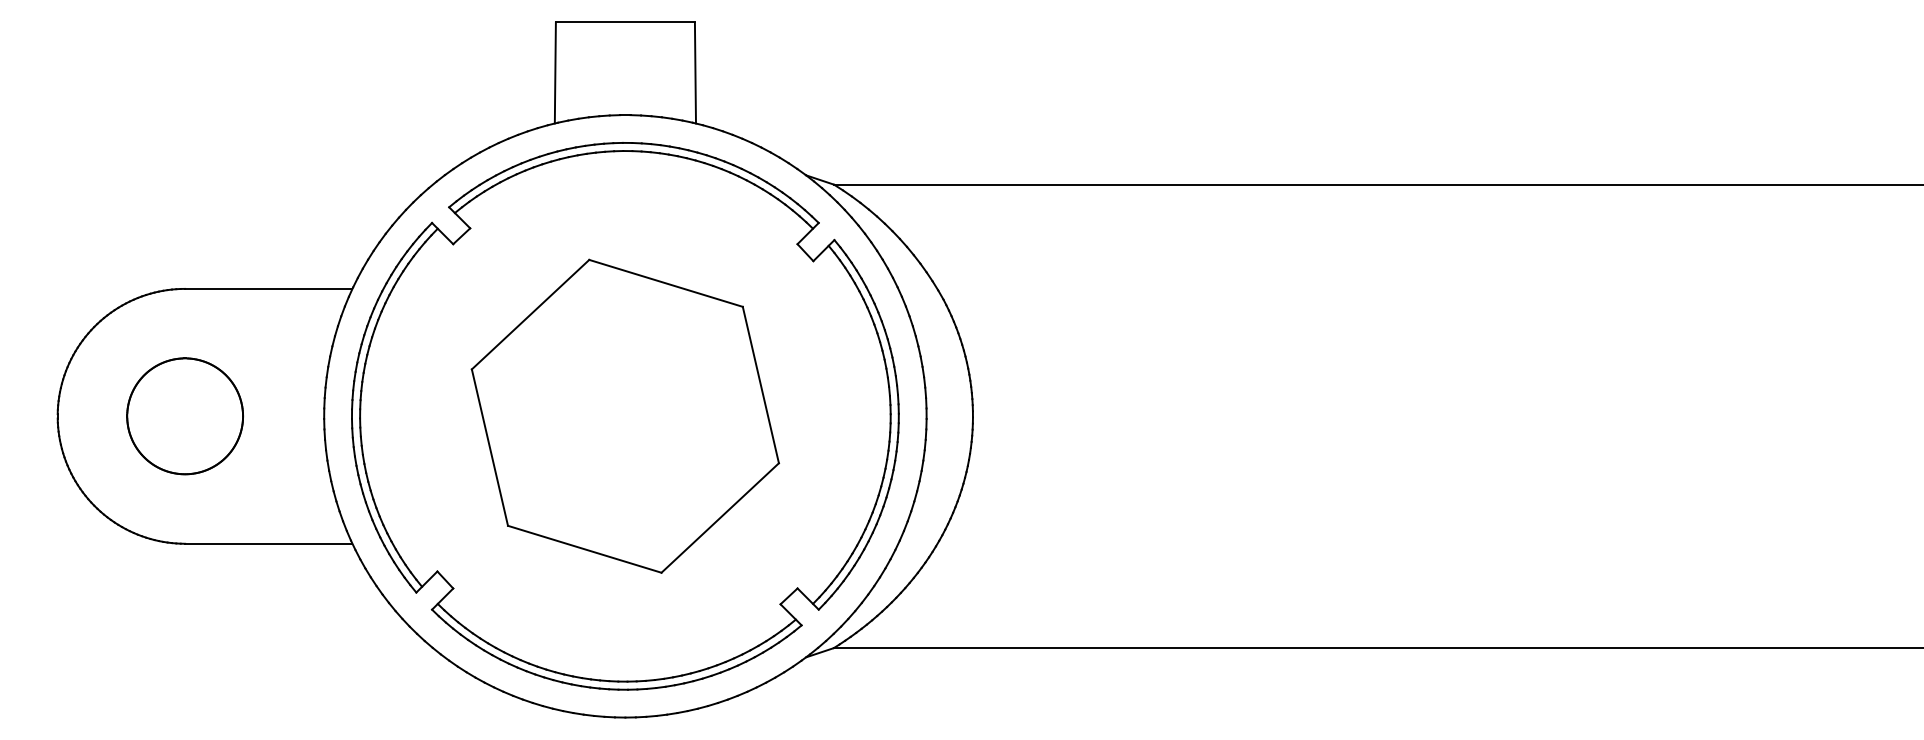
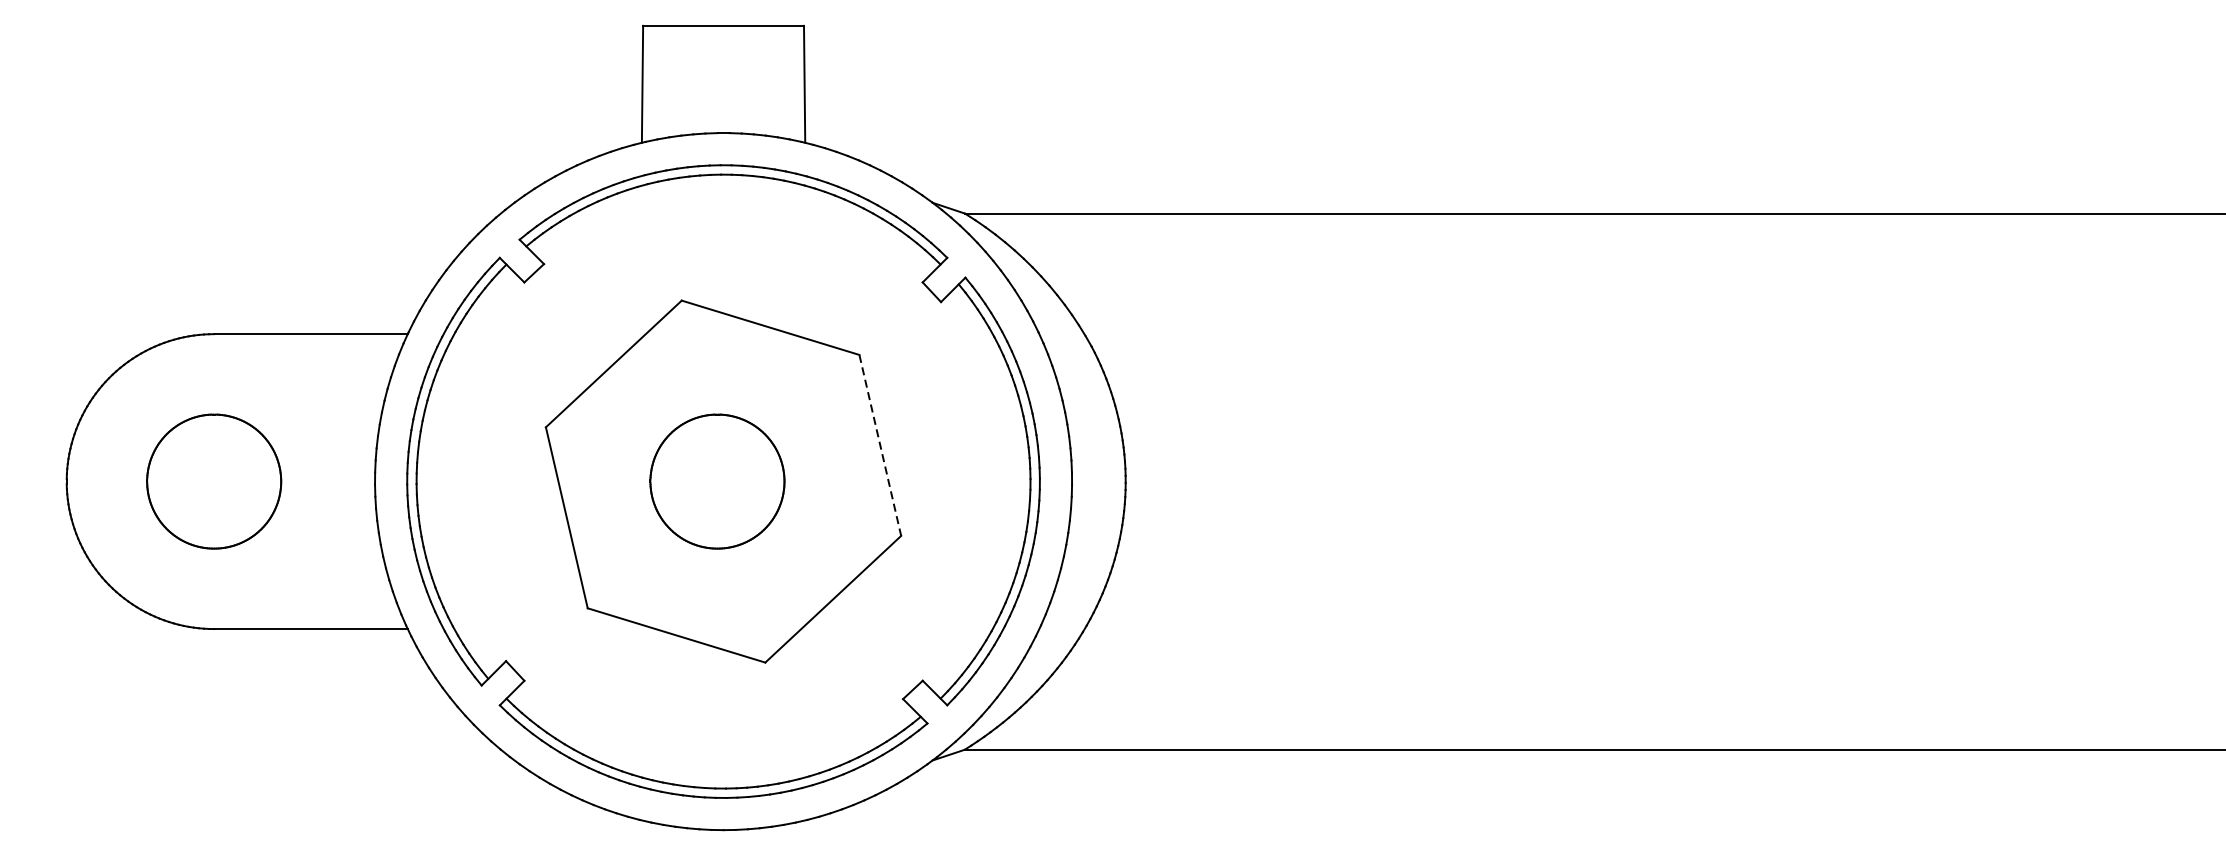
line: (760, 385) -> (879, 445), solid -> dashed
part: (619, 416) -> (716, 481), added

